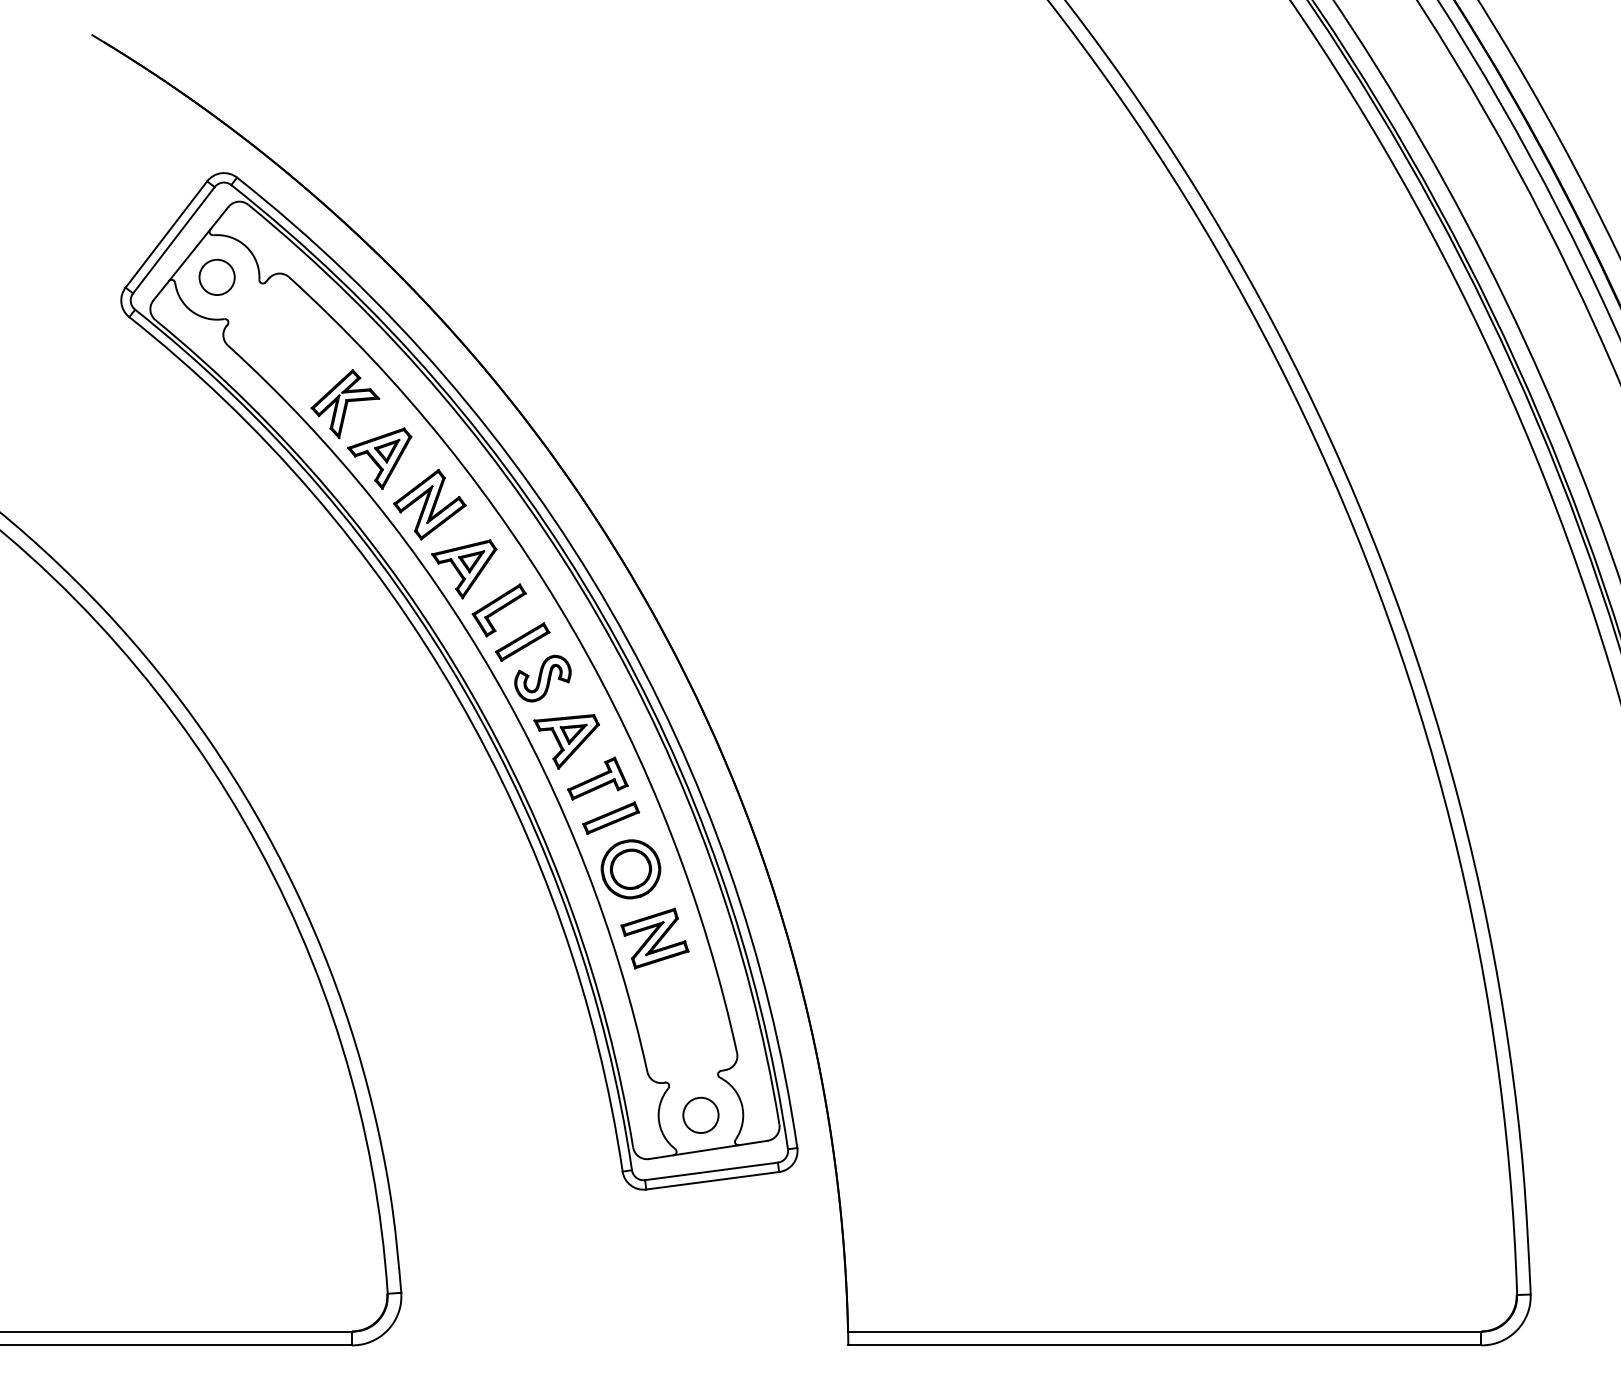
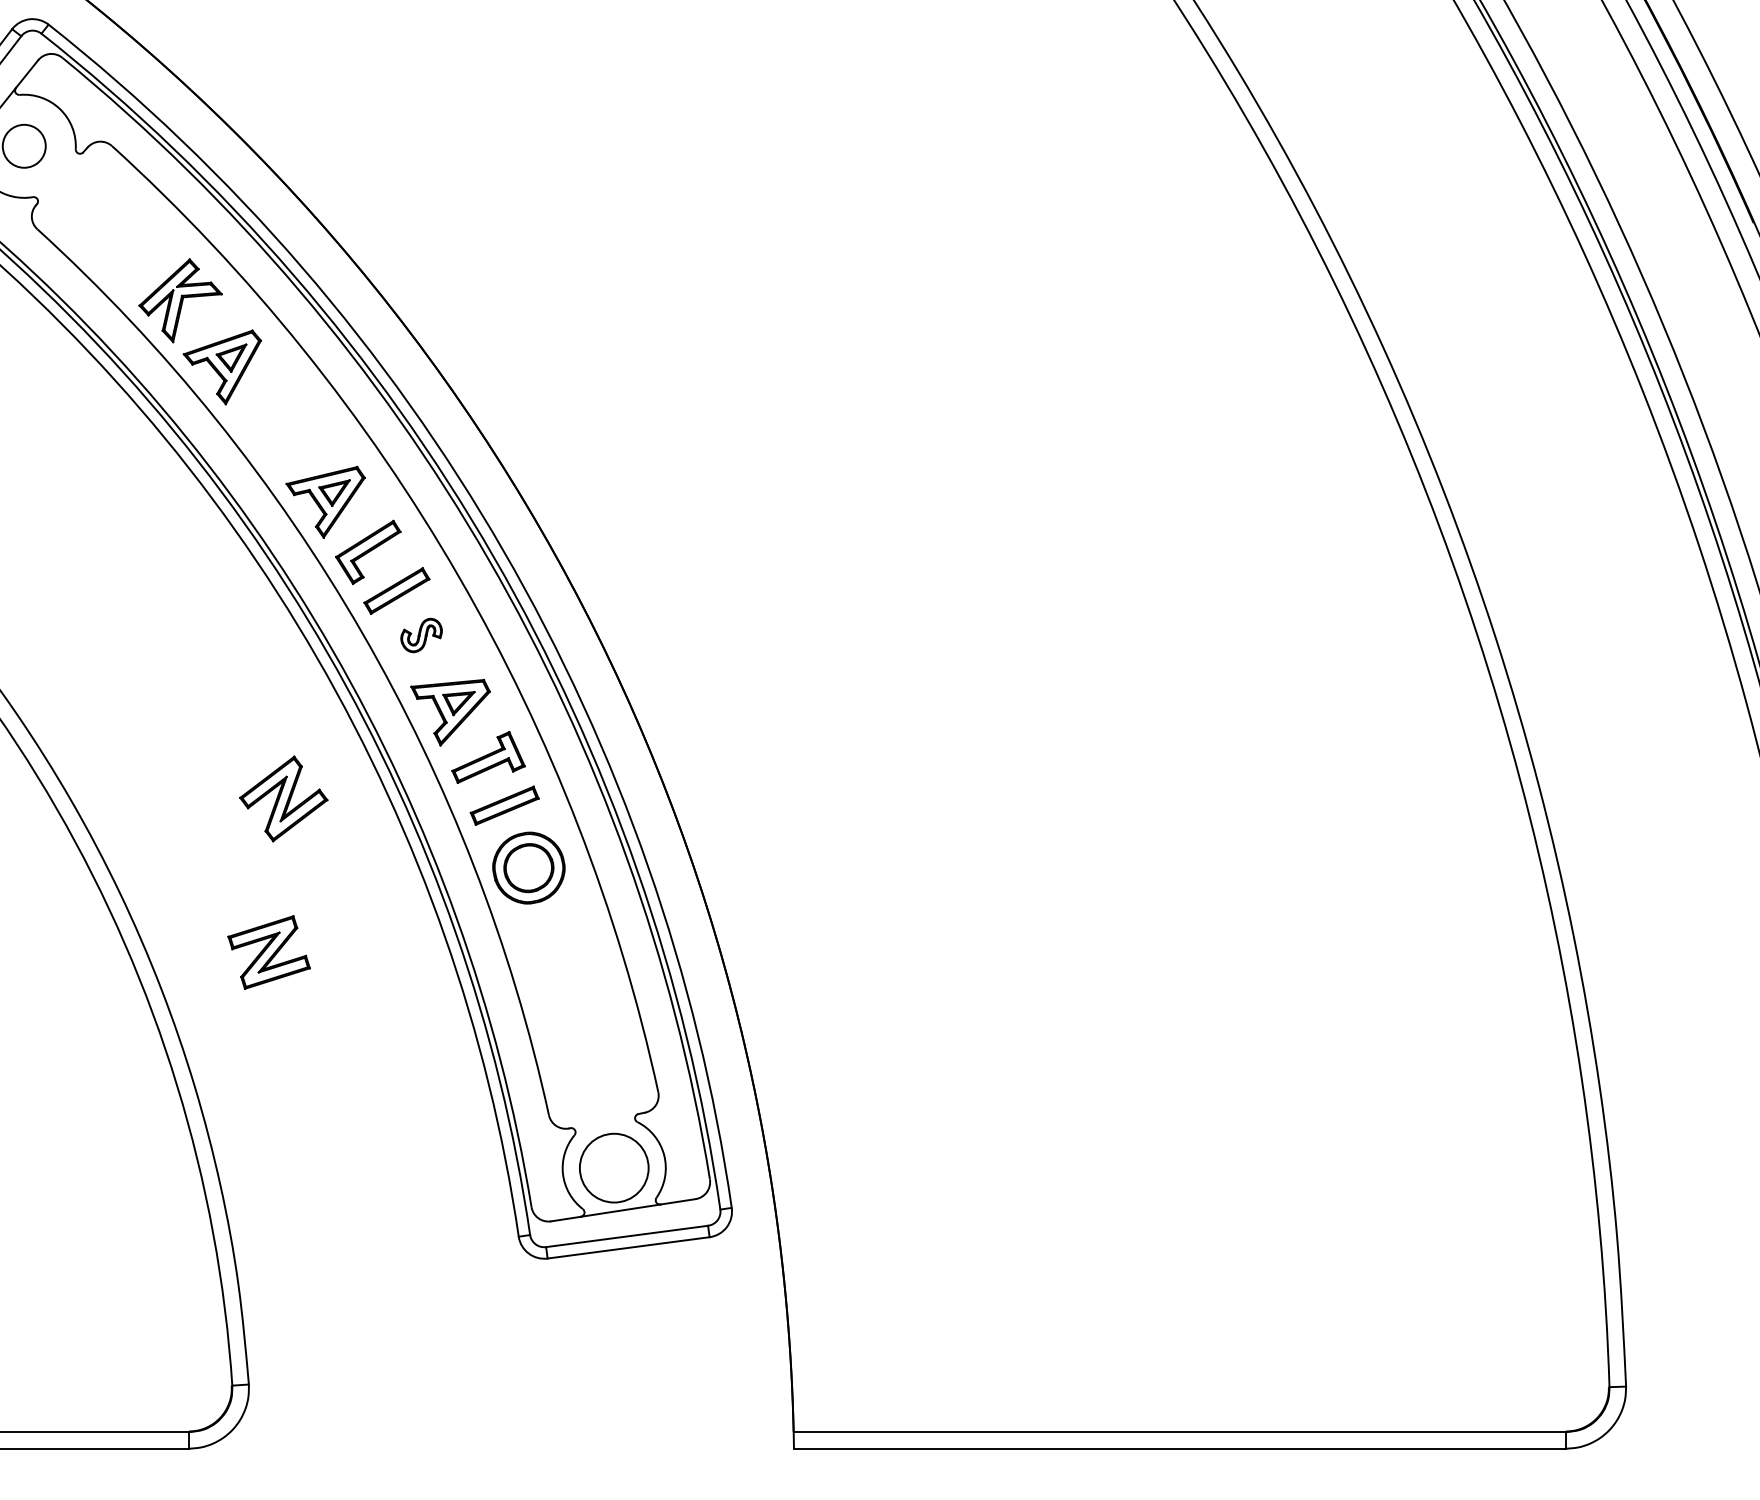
part: (429, 504) -> (283, 798), moved
part: (542, 678) -> (421, 635), size x0.6
part: (654, 938) -> (268, 952), moved
circle: (700, 1115) -> (613, 1168), size x1.6

